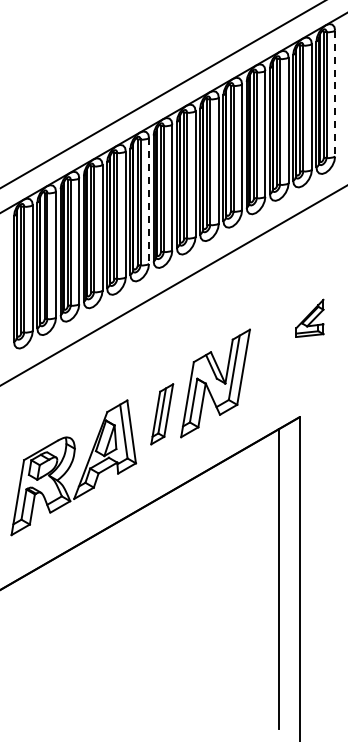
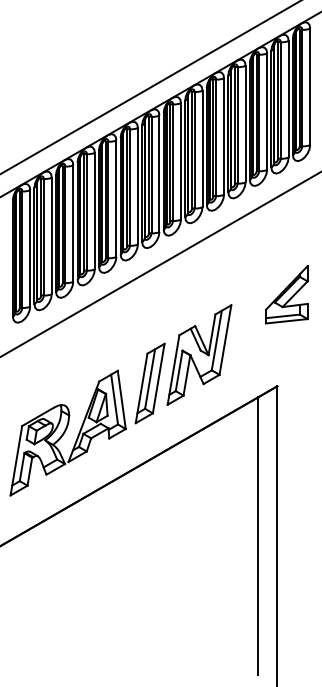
line: (335, 93) -> (310, 86), dashed -> solid
line: (149, 201) -> (138, 186), dashed -> solid
part: (309, 318) -> (286, 294), size x1.67
part: (161, 414) -> (149, 383), size x1.43

